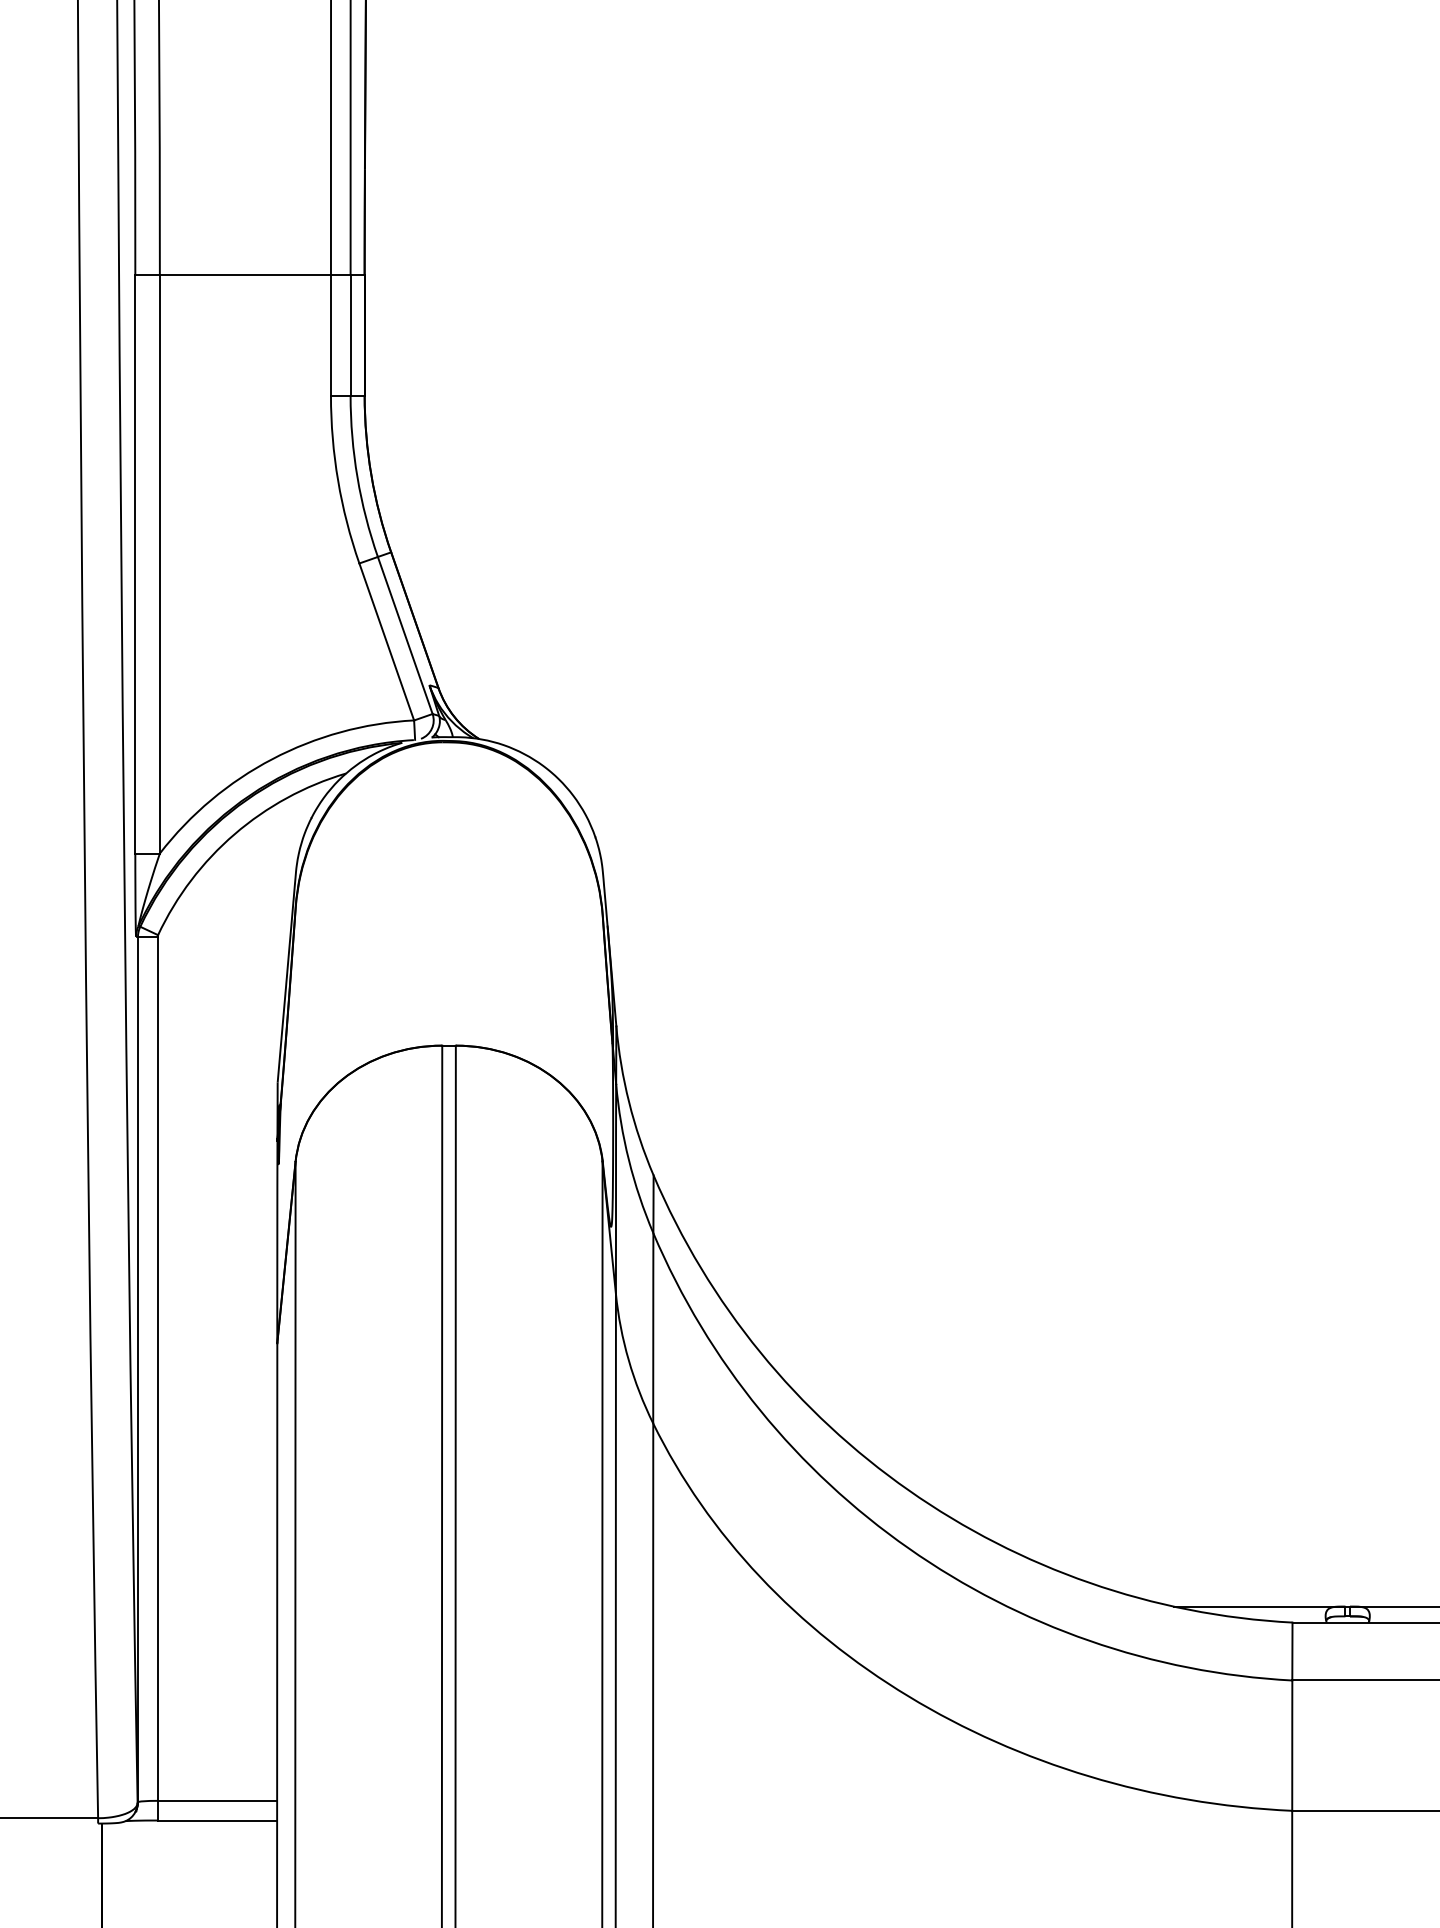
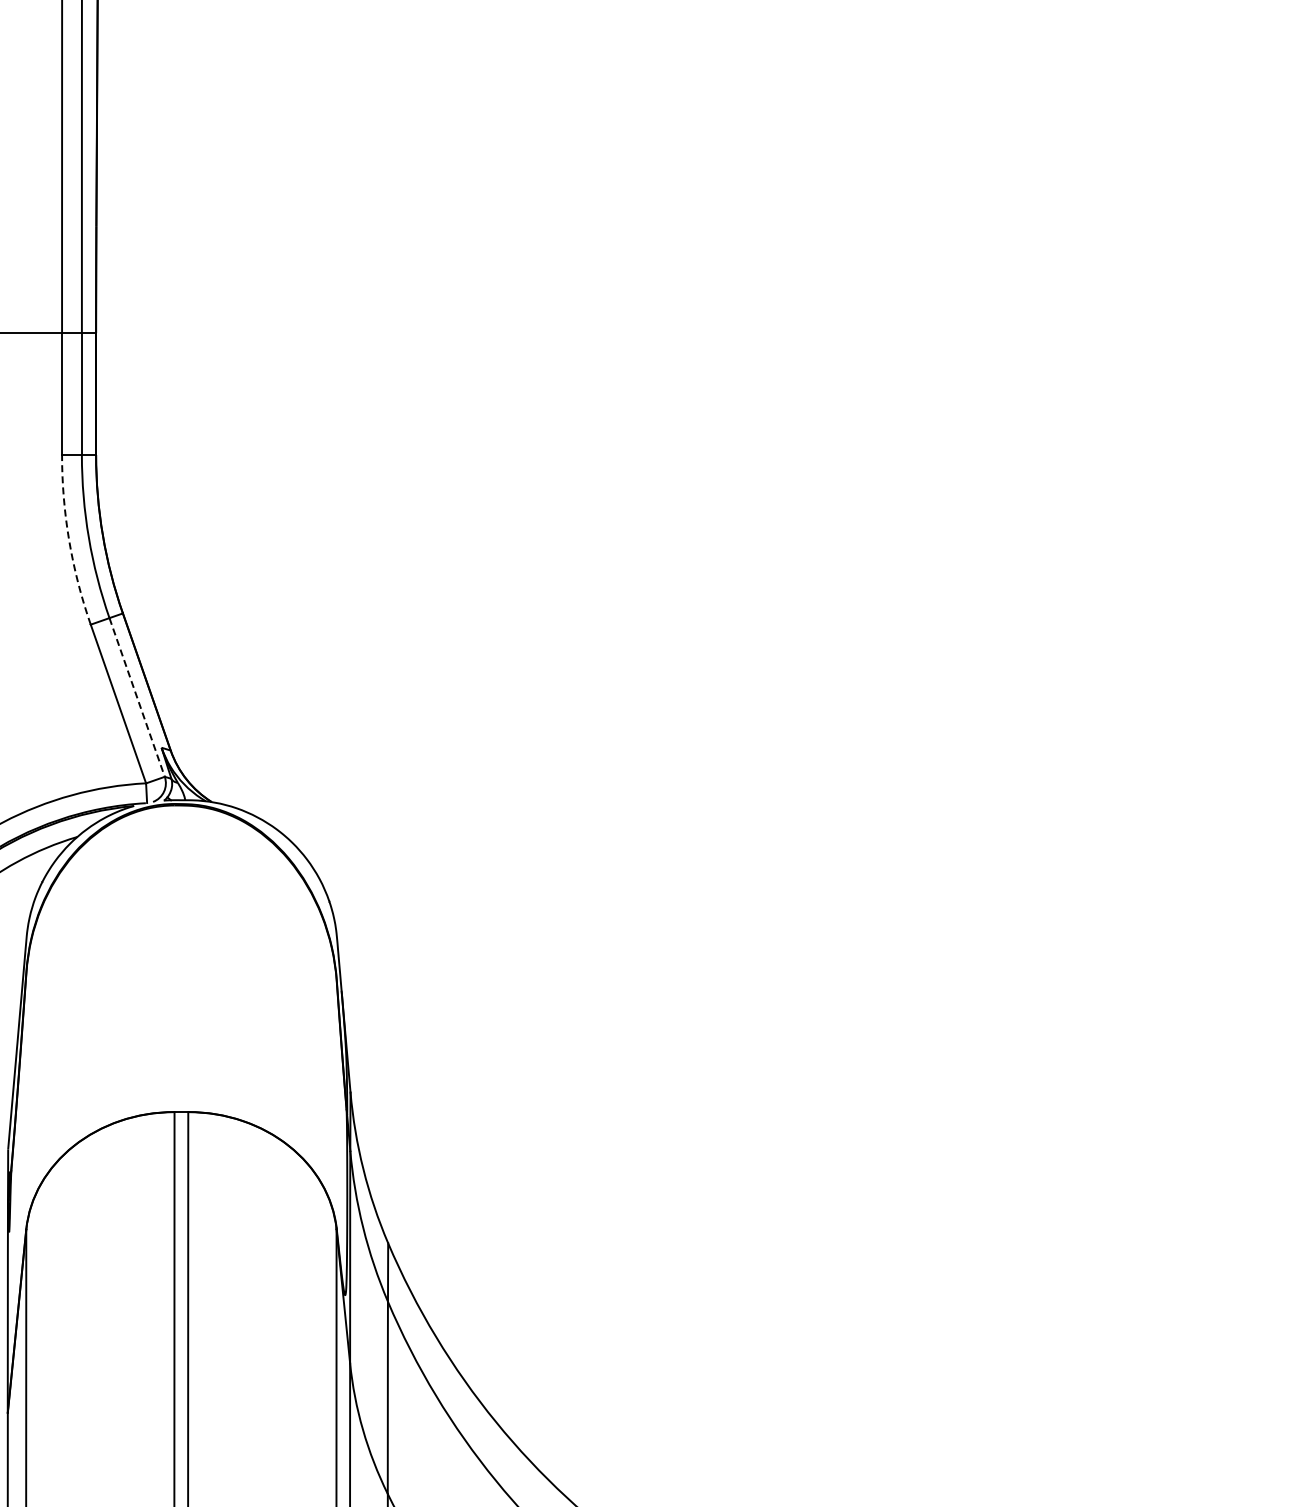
arc: (338, 480) -> (69, 540), solid -> dashed
line: (405, 635) -> (137, 697), solid -> dashed

